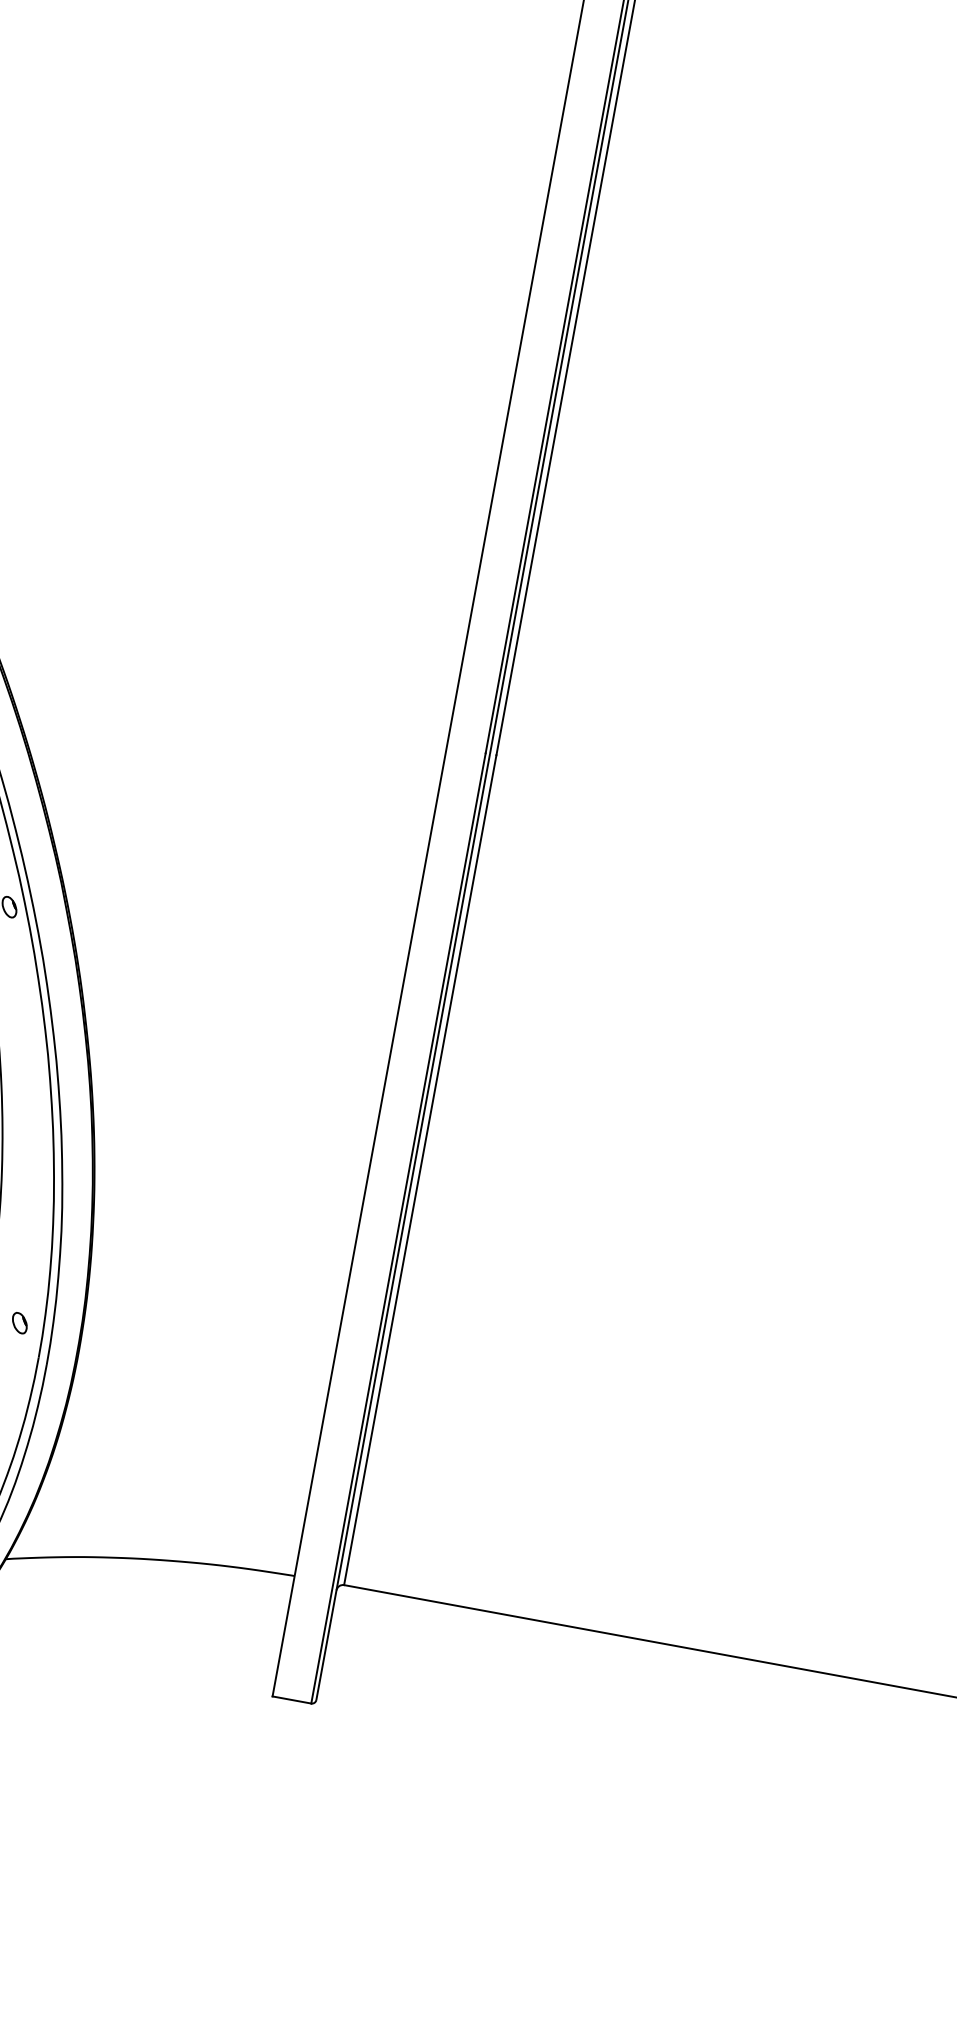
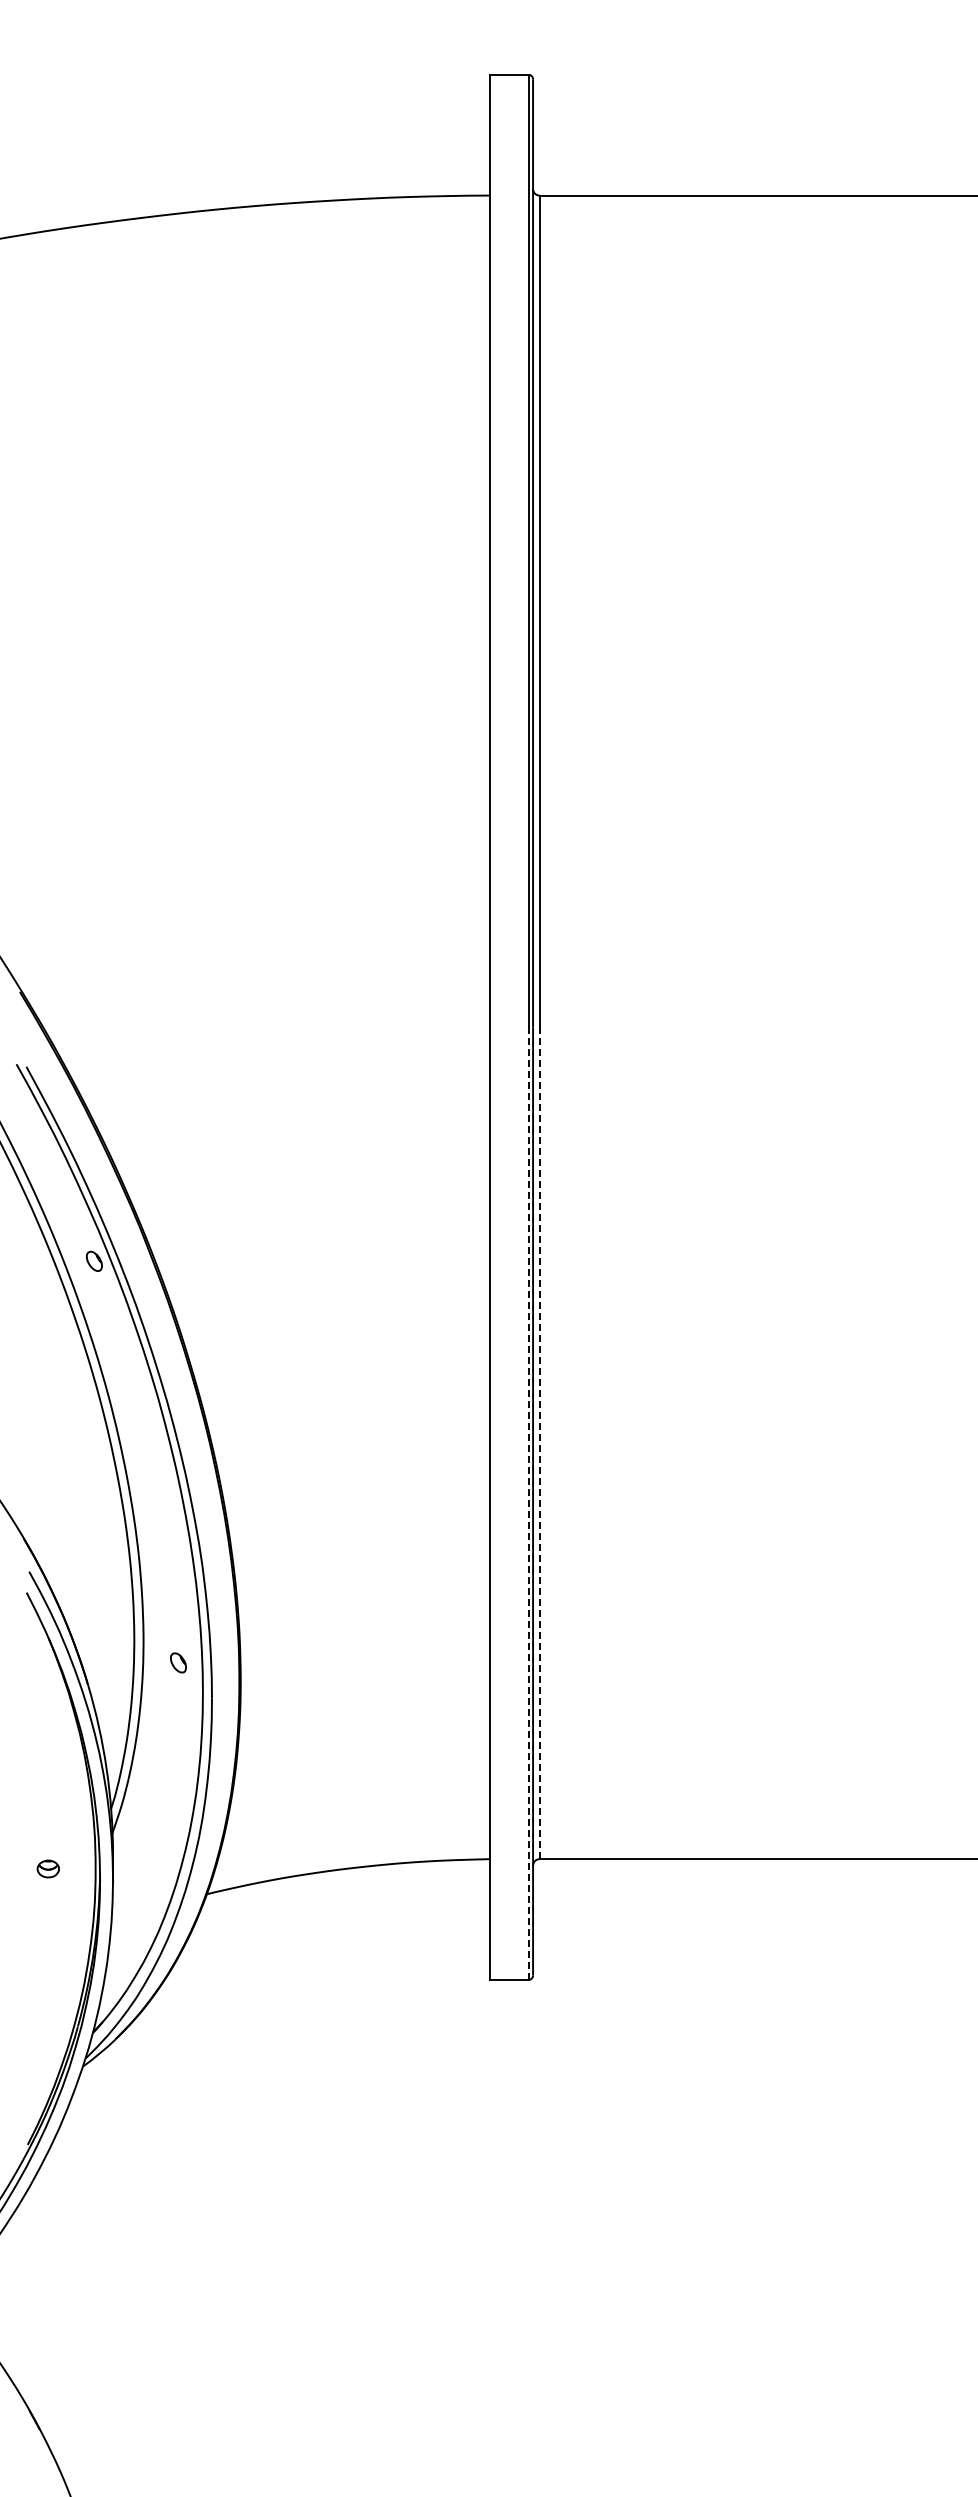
line: (420, 1170) -> (539, 1443), solid -> dashed
line: (398, 1229) -> (528, 1504), solid -> dashed

